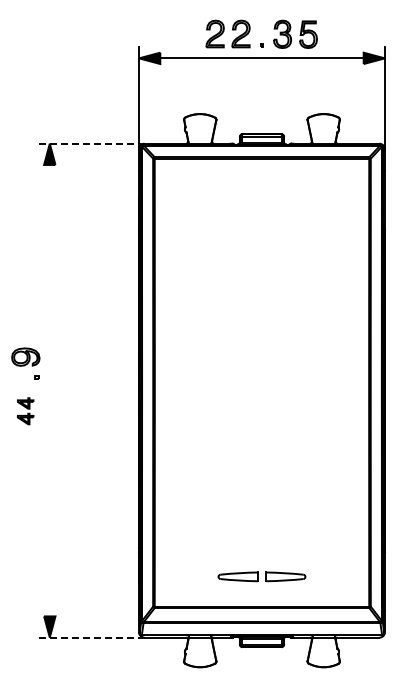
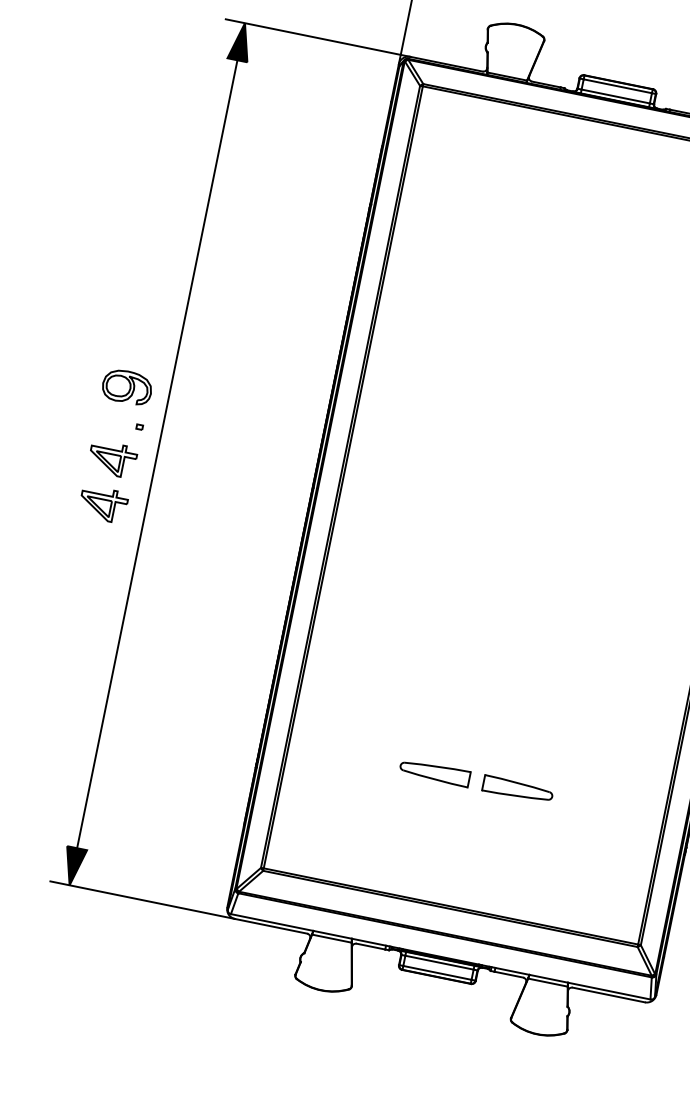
line: (91, 143) -> (317, 37), dashed -> solid
line: (49, 390) -> (156, 453), added
part: (25, 410) -> (107, 480), size x1.67
part: (261, 576) -> (475, 780), moved
line: (91, 637) -> (142, 899), dashed -> solid

